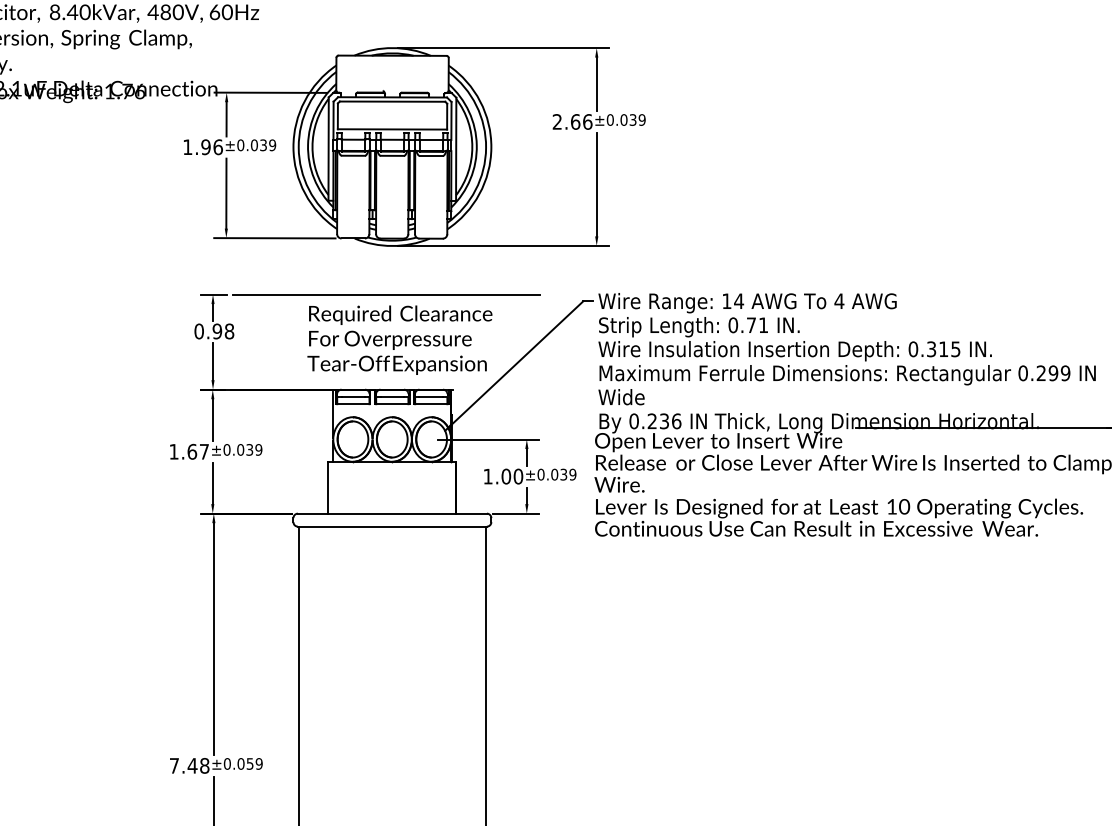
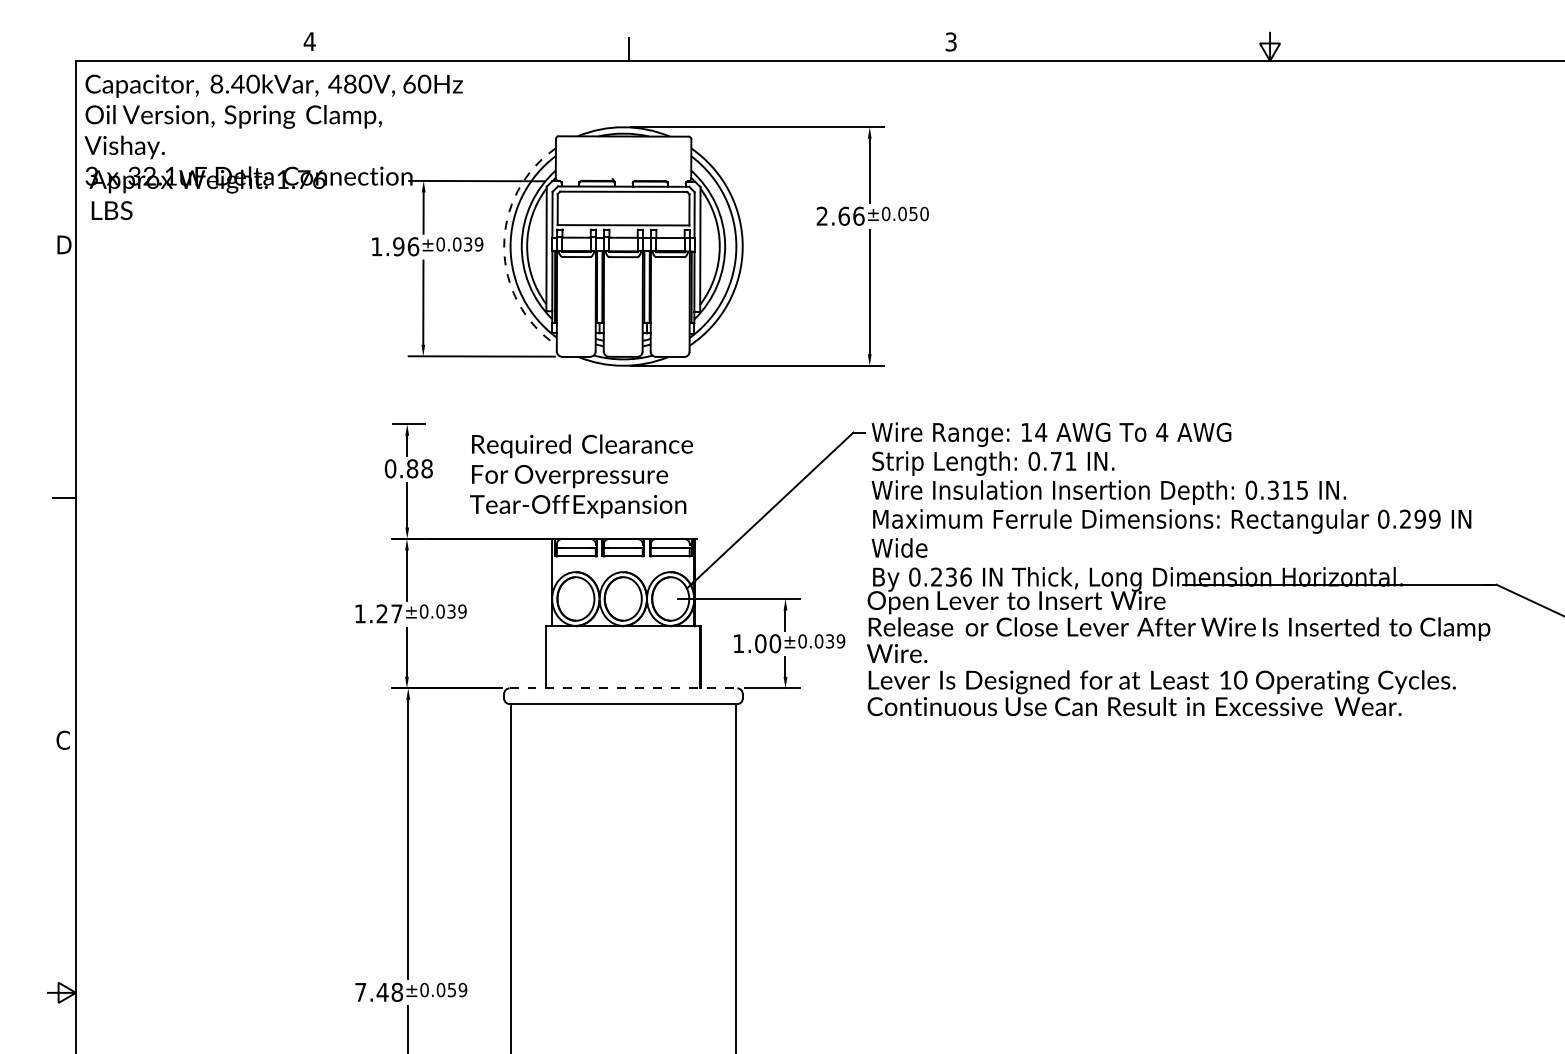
text: (637, 119) -> (918, 213), ±0.039 -> ±0.050
arc: (293, 147) -> (504, 247), solid -> dashed
line: (386, 294) -> (616, 424), removed
text: (217, 331) -> (412, 468), 0.98 -> 0.88
text: (399, 340) -> (581, 476), moved
text: (192, 451) -> (382, 613), 1.67 -> 1.27
line: (392, 513) -> (623, 688), solid -> dashed

